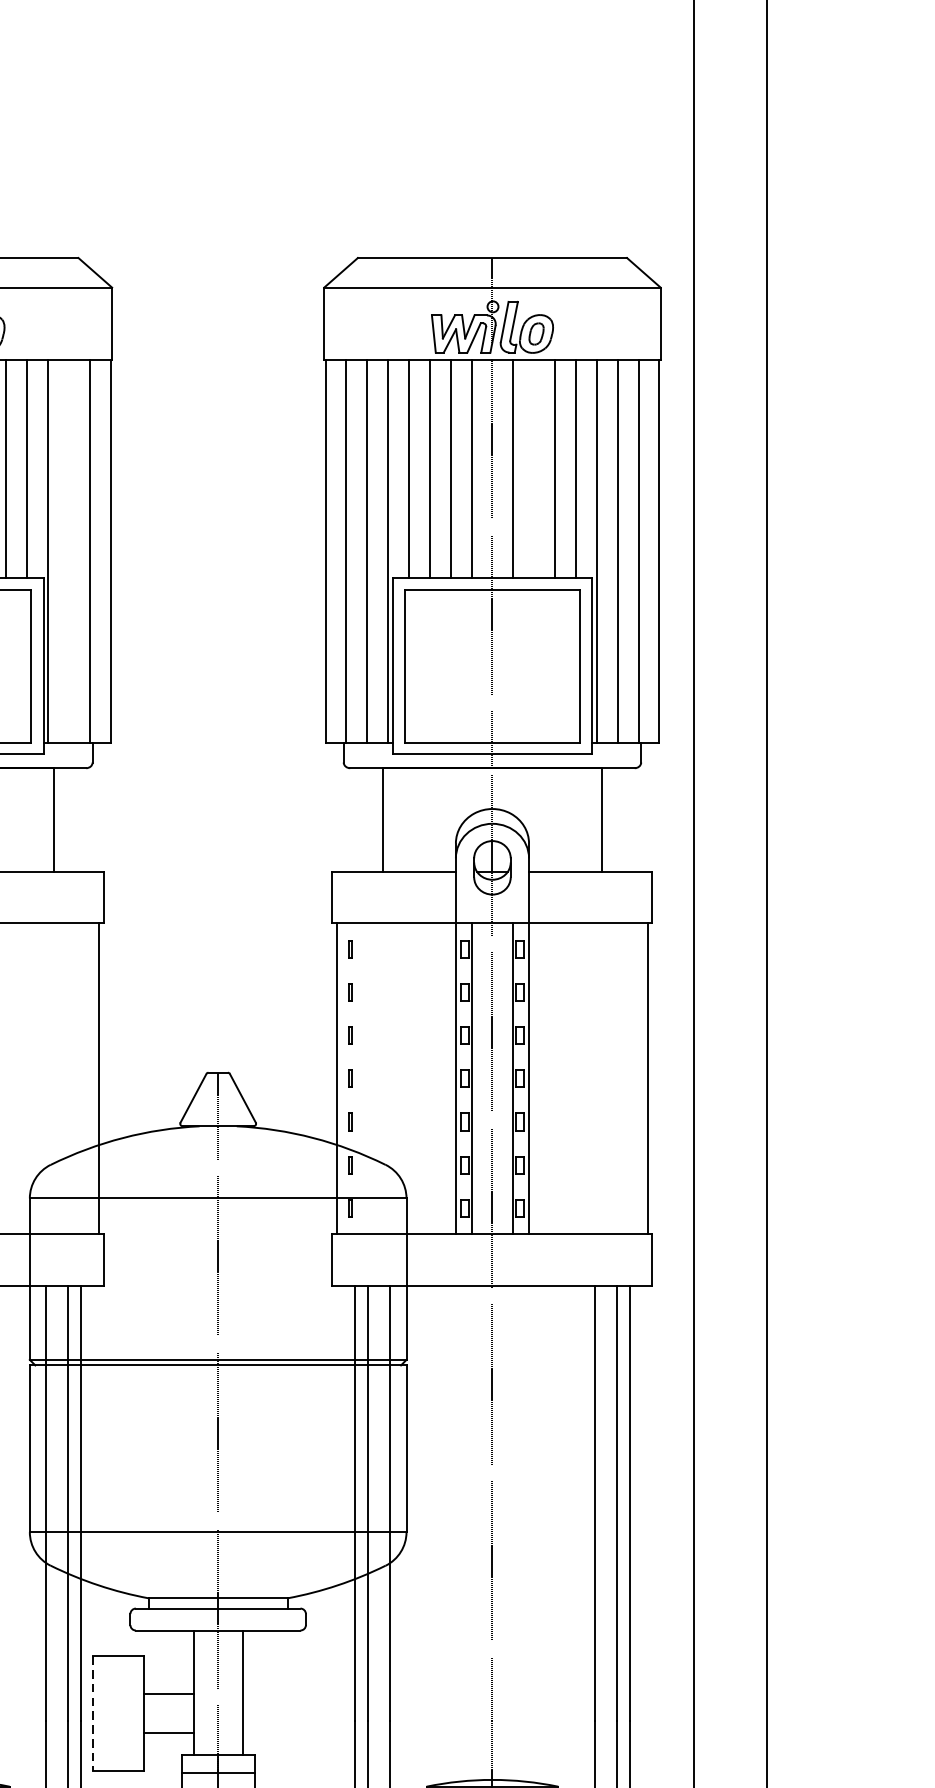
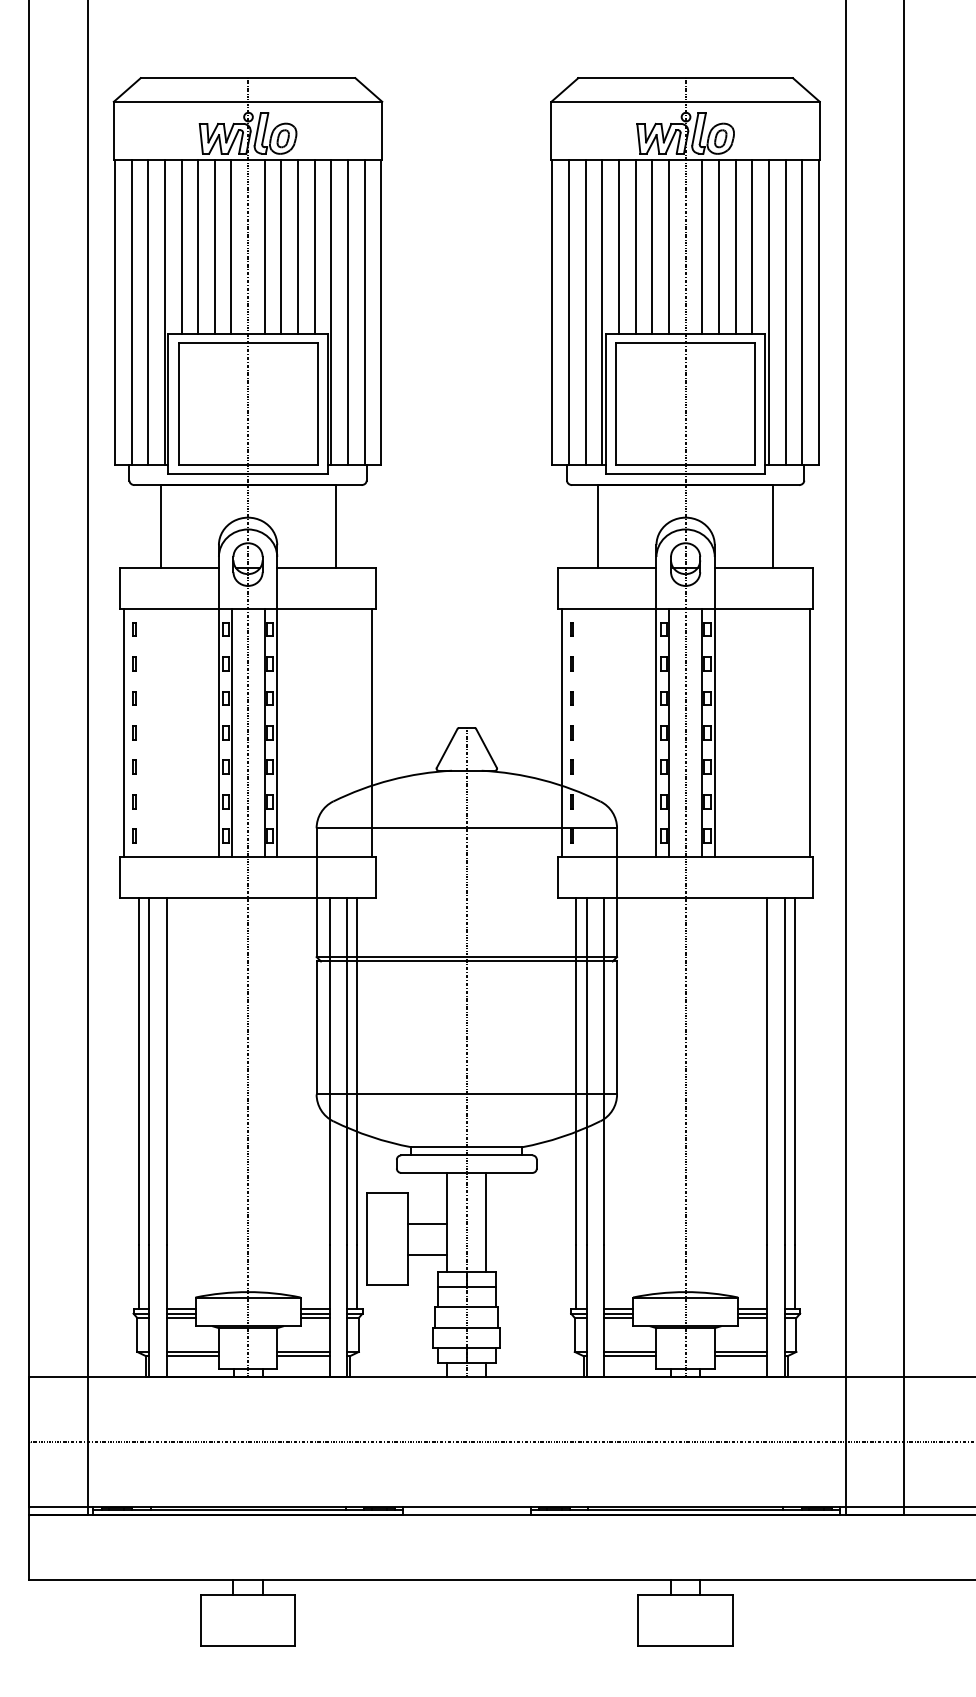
line: (533, 469) -> (718, 246), added
line: (68, 550) -> (347, 311), added
line: (93, 1713) -> (367, 1239), dashed -> solid

